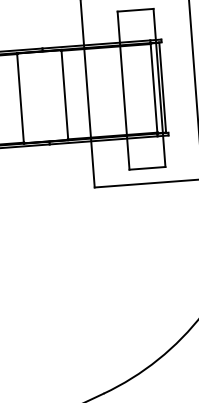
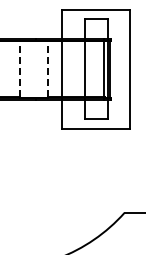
line: (65, 95) -> (48, 69), solid -> dashed
line: (21, 98) -> (20, 69), solid -> dashed

